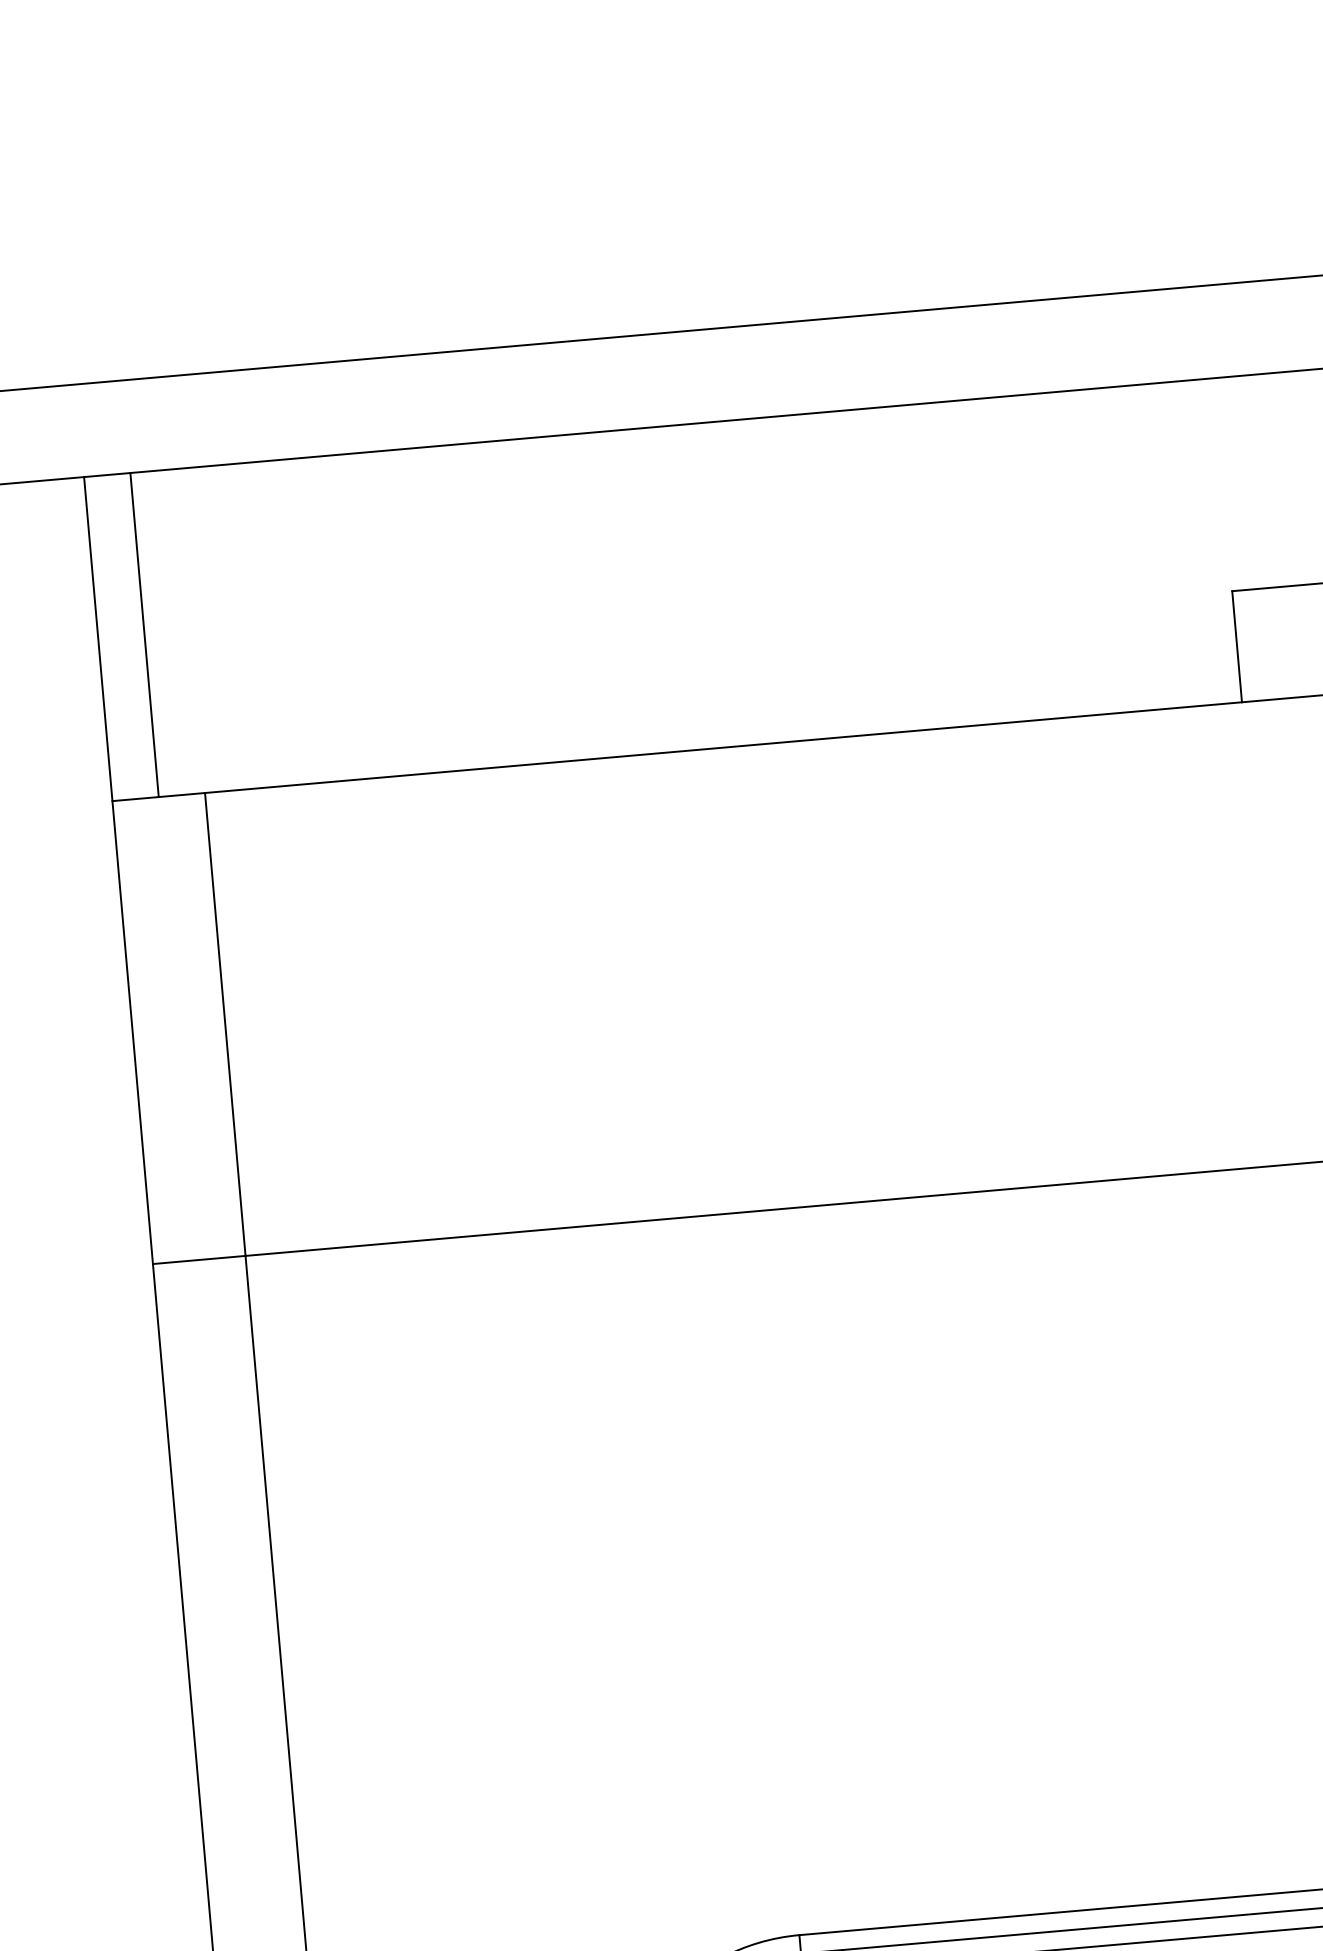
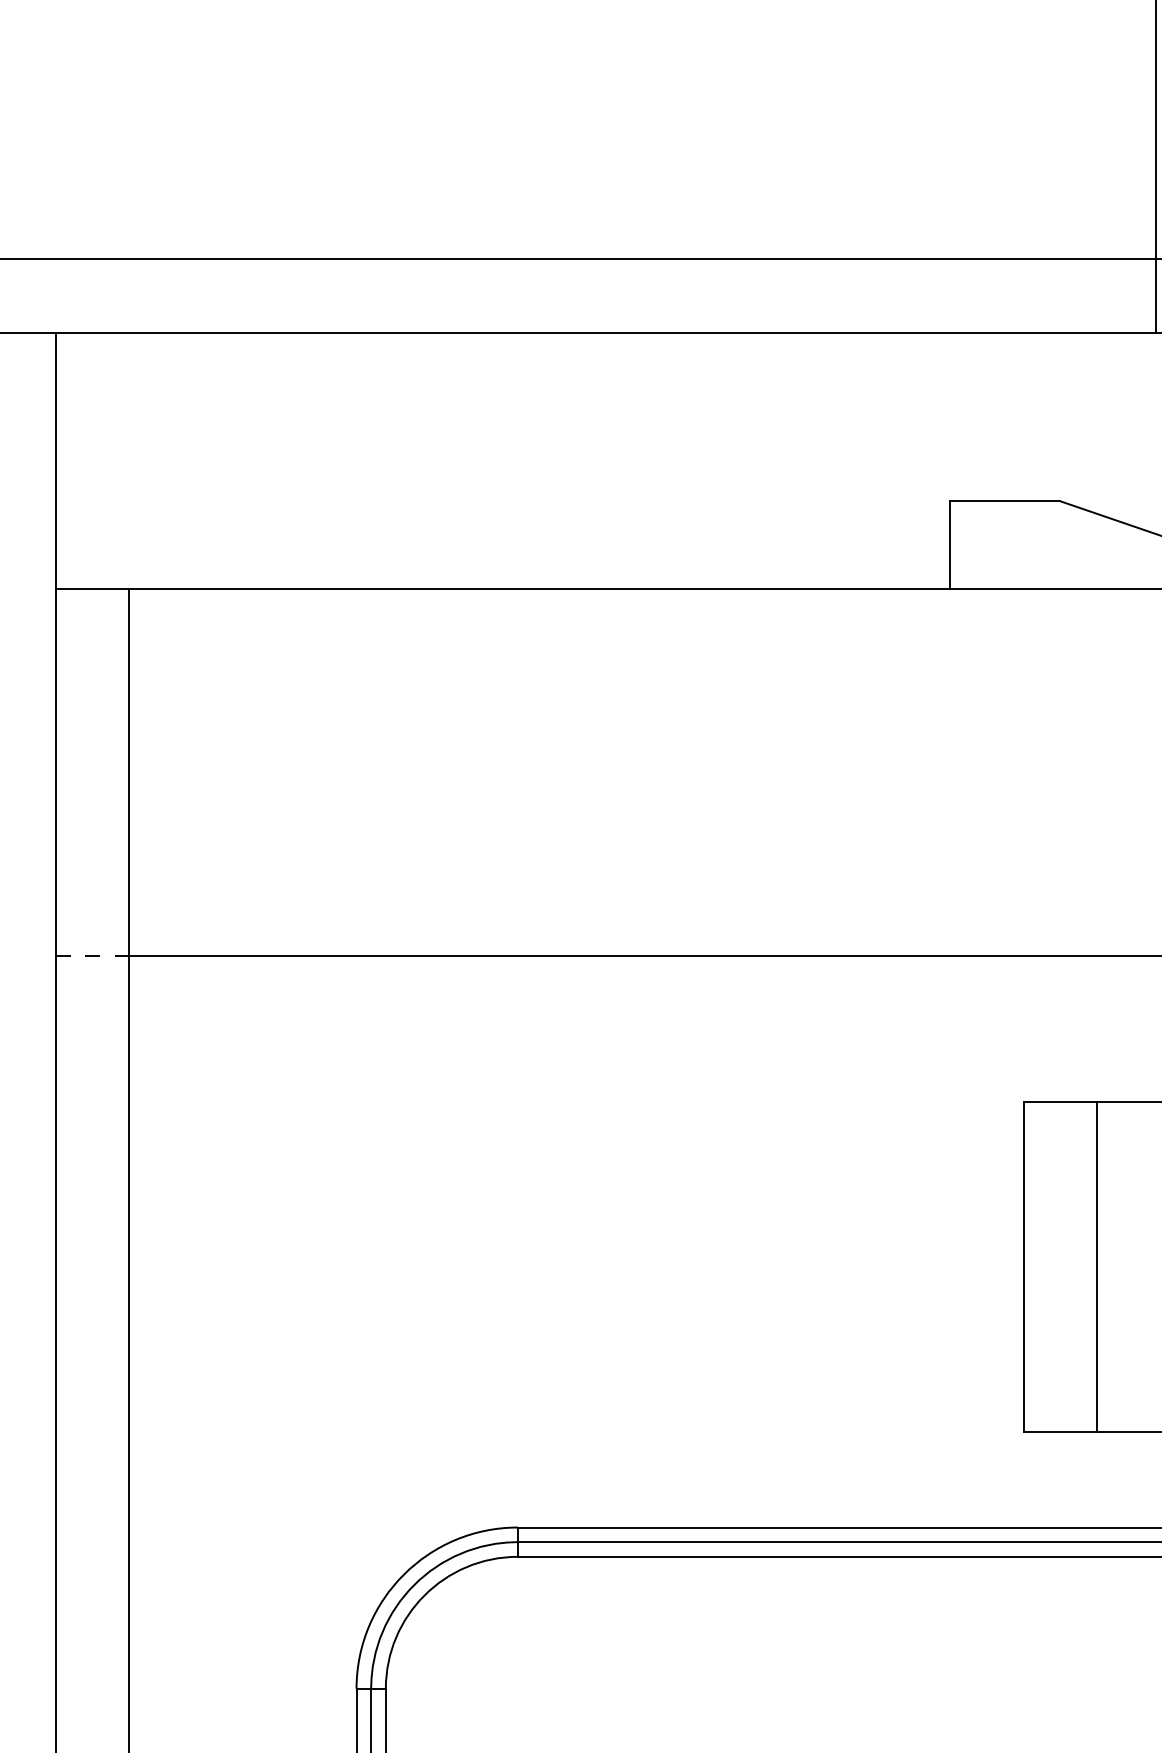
line: (144, 634) -> (92, 460), removed
line: (199, 1259) -> (92, 955), solid -> dashed

